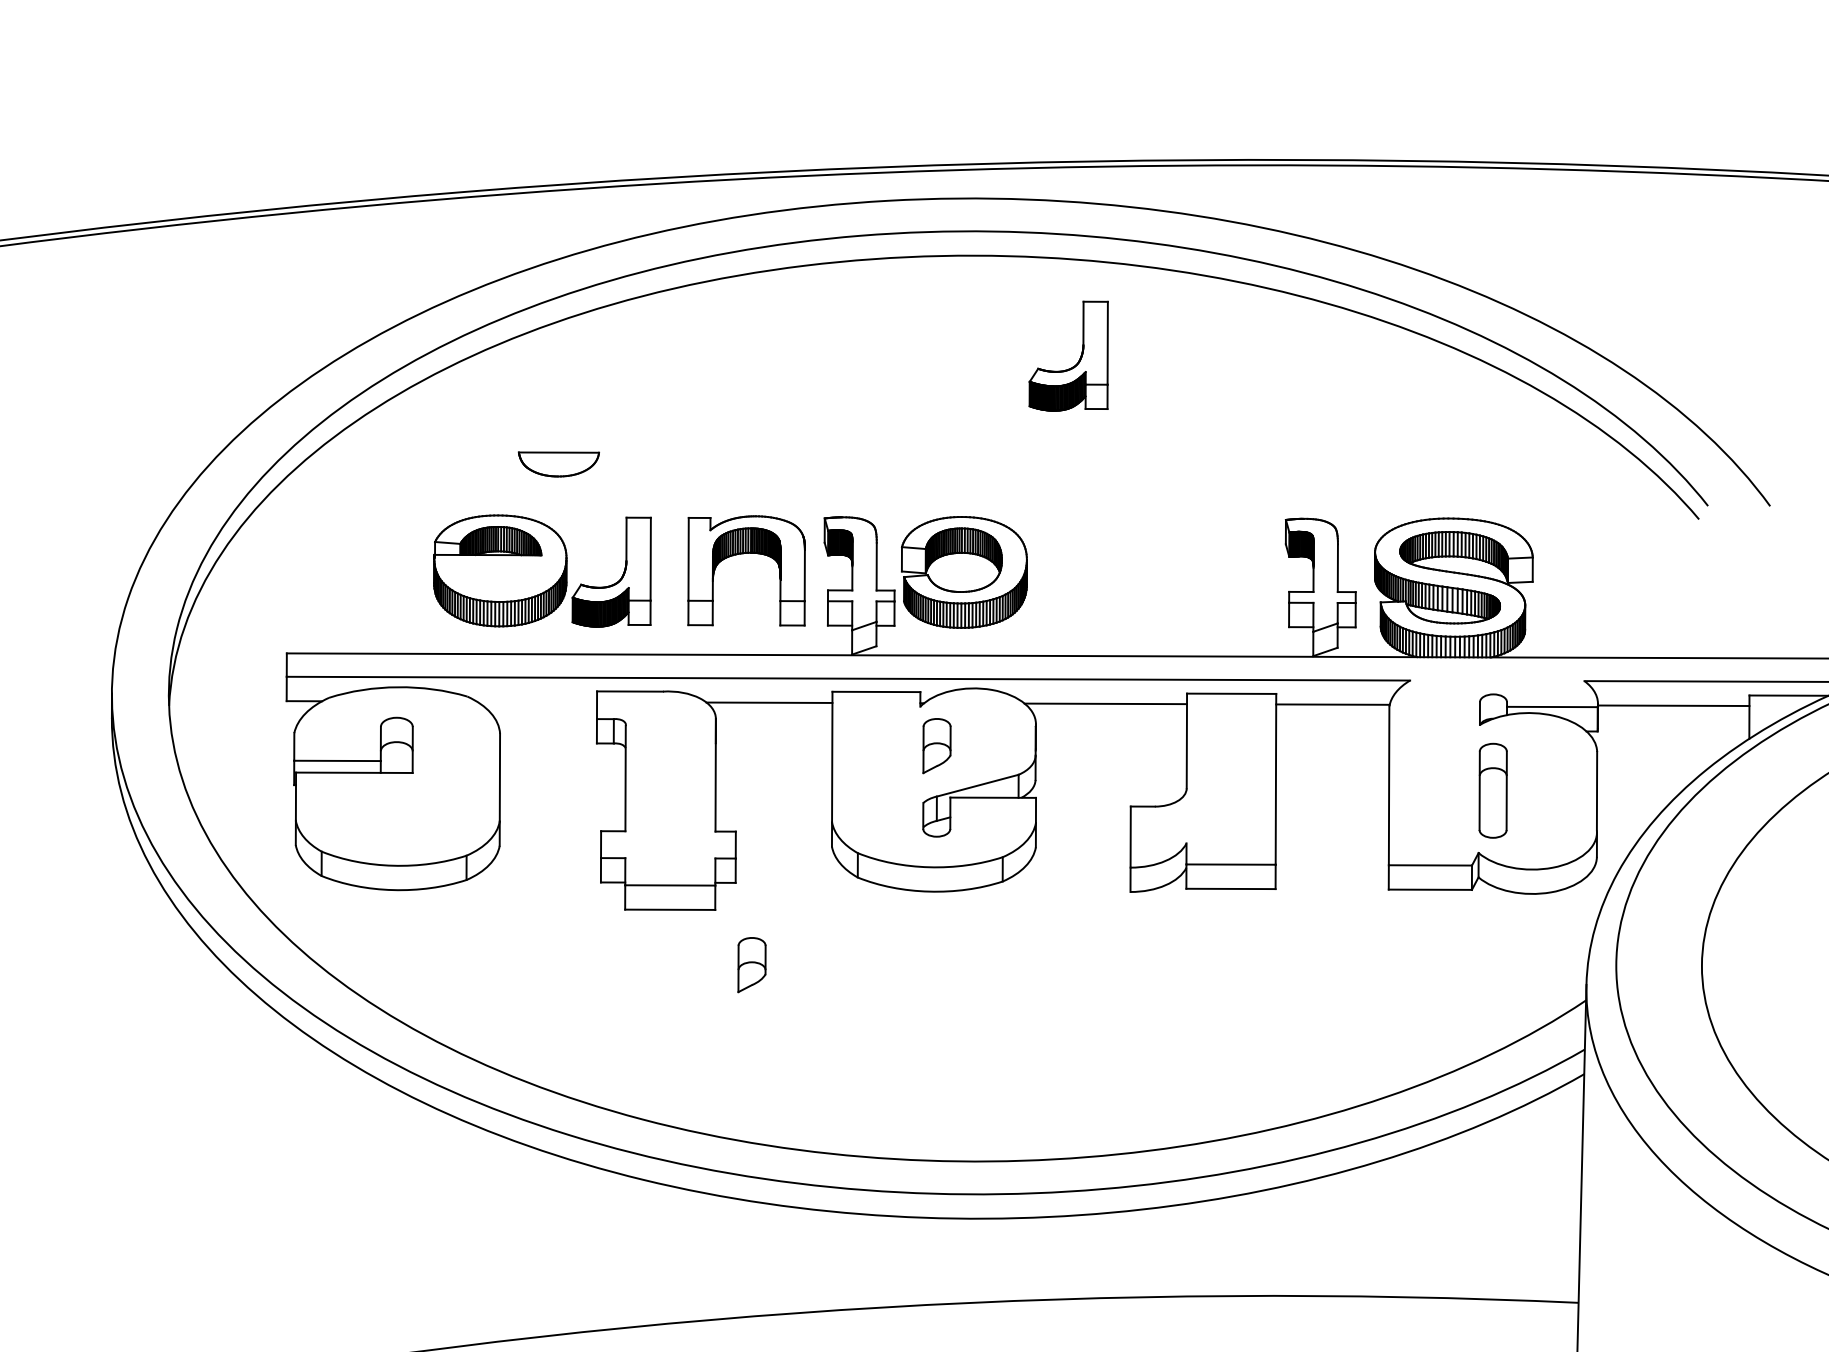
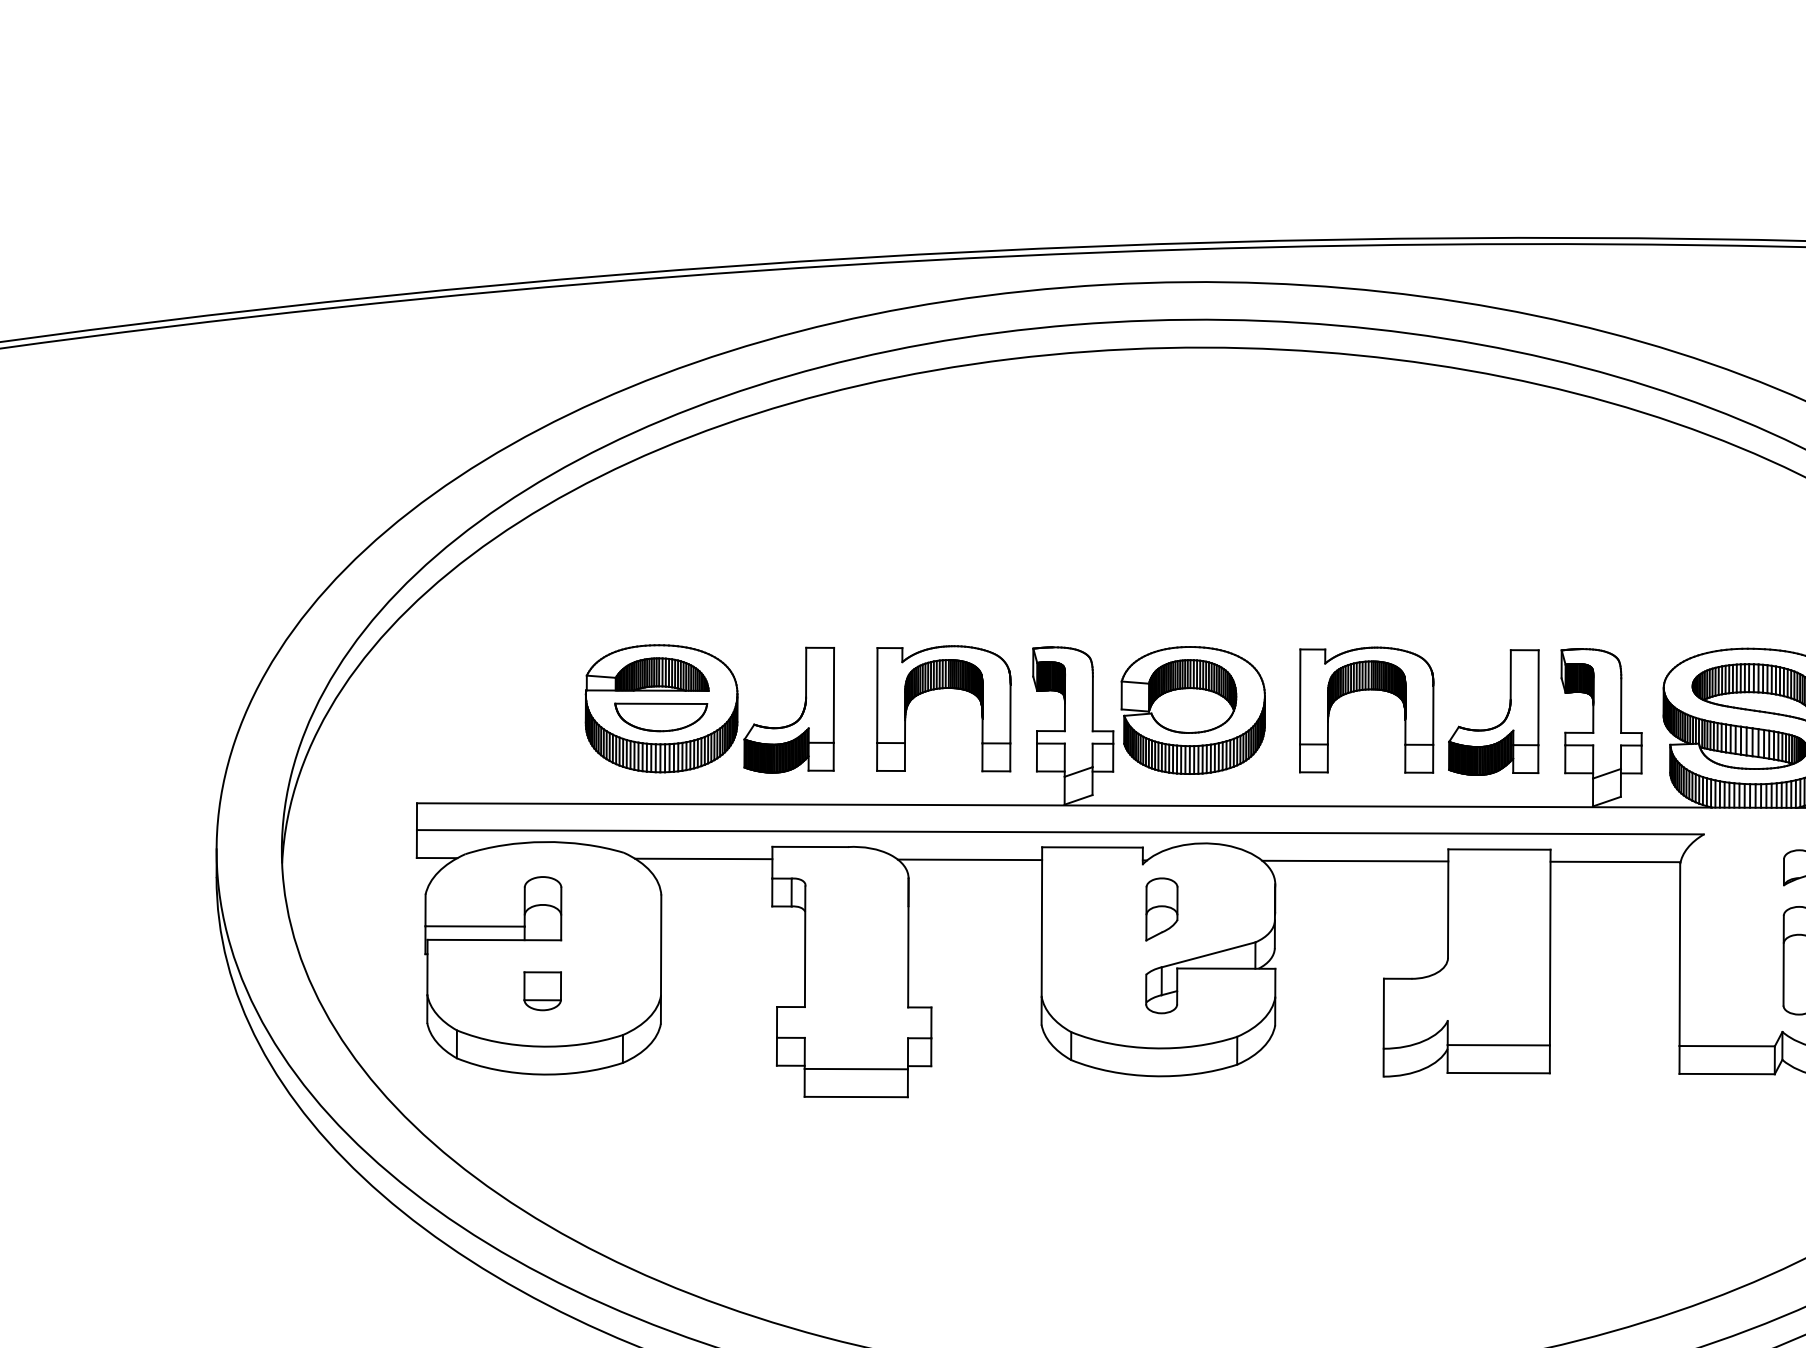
part: (1078, 360) -> (1505, 717), moved
part: (558, 464) -> (660, 717), moved
part: (1115, 555) -> (1366, 691), added
line: (537, 701) -> (704, 858), added
part: (396, 817) -> (542, 991), added
part: (751, 965) -> (949, 1160), removed

